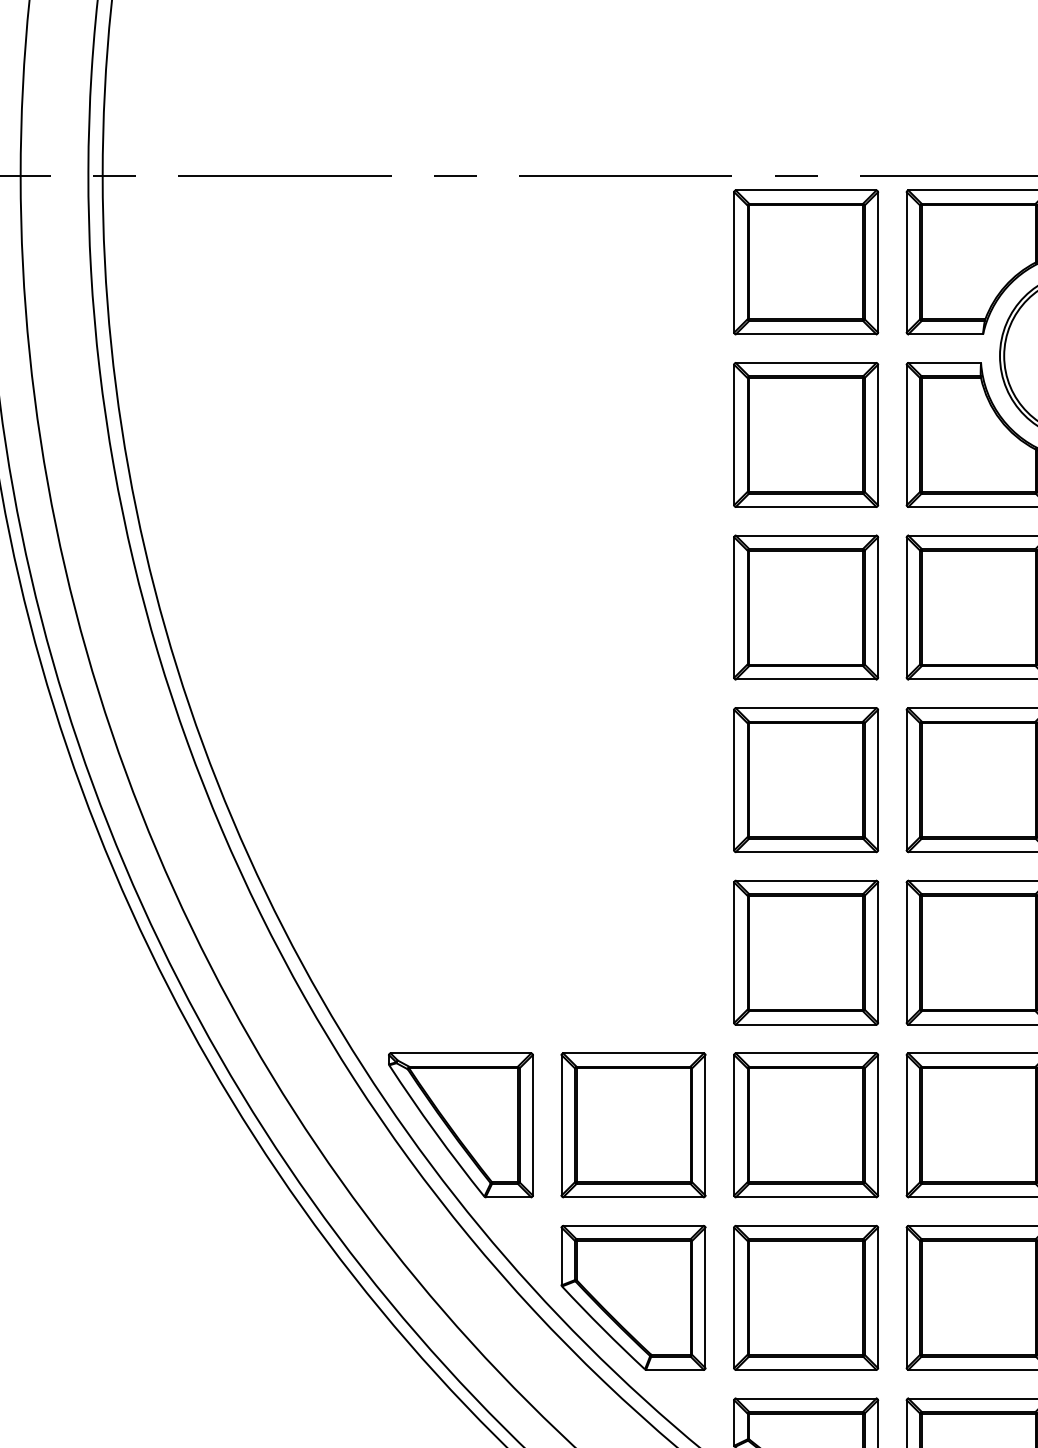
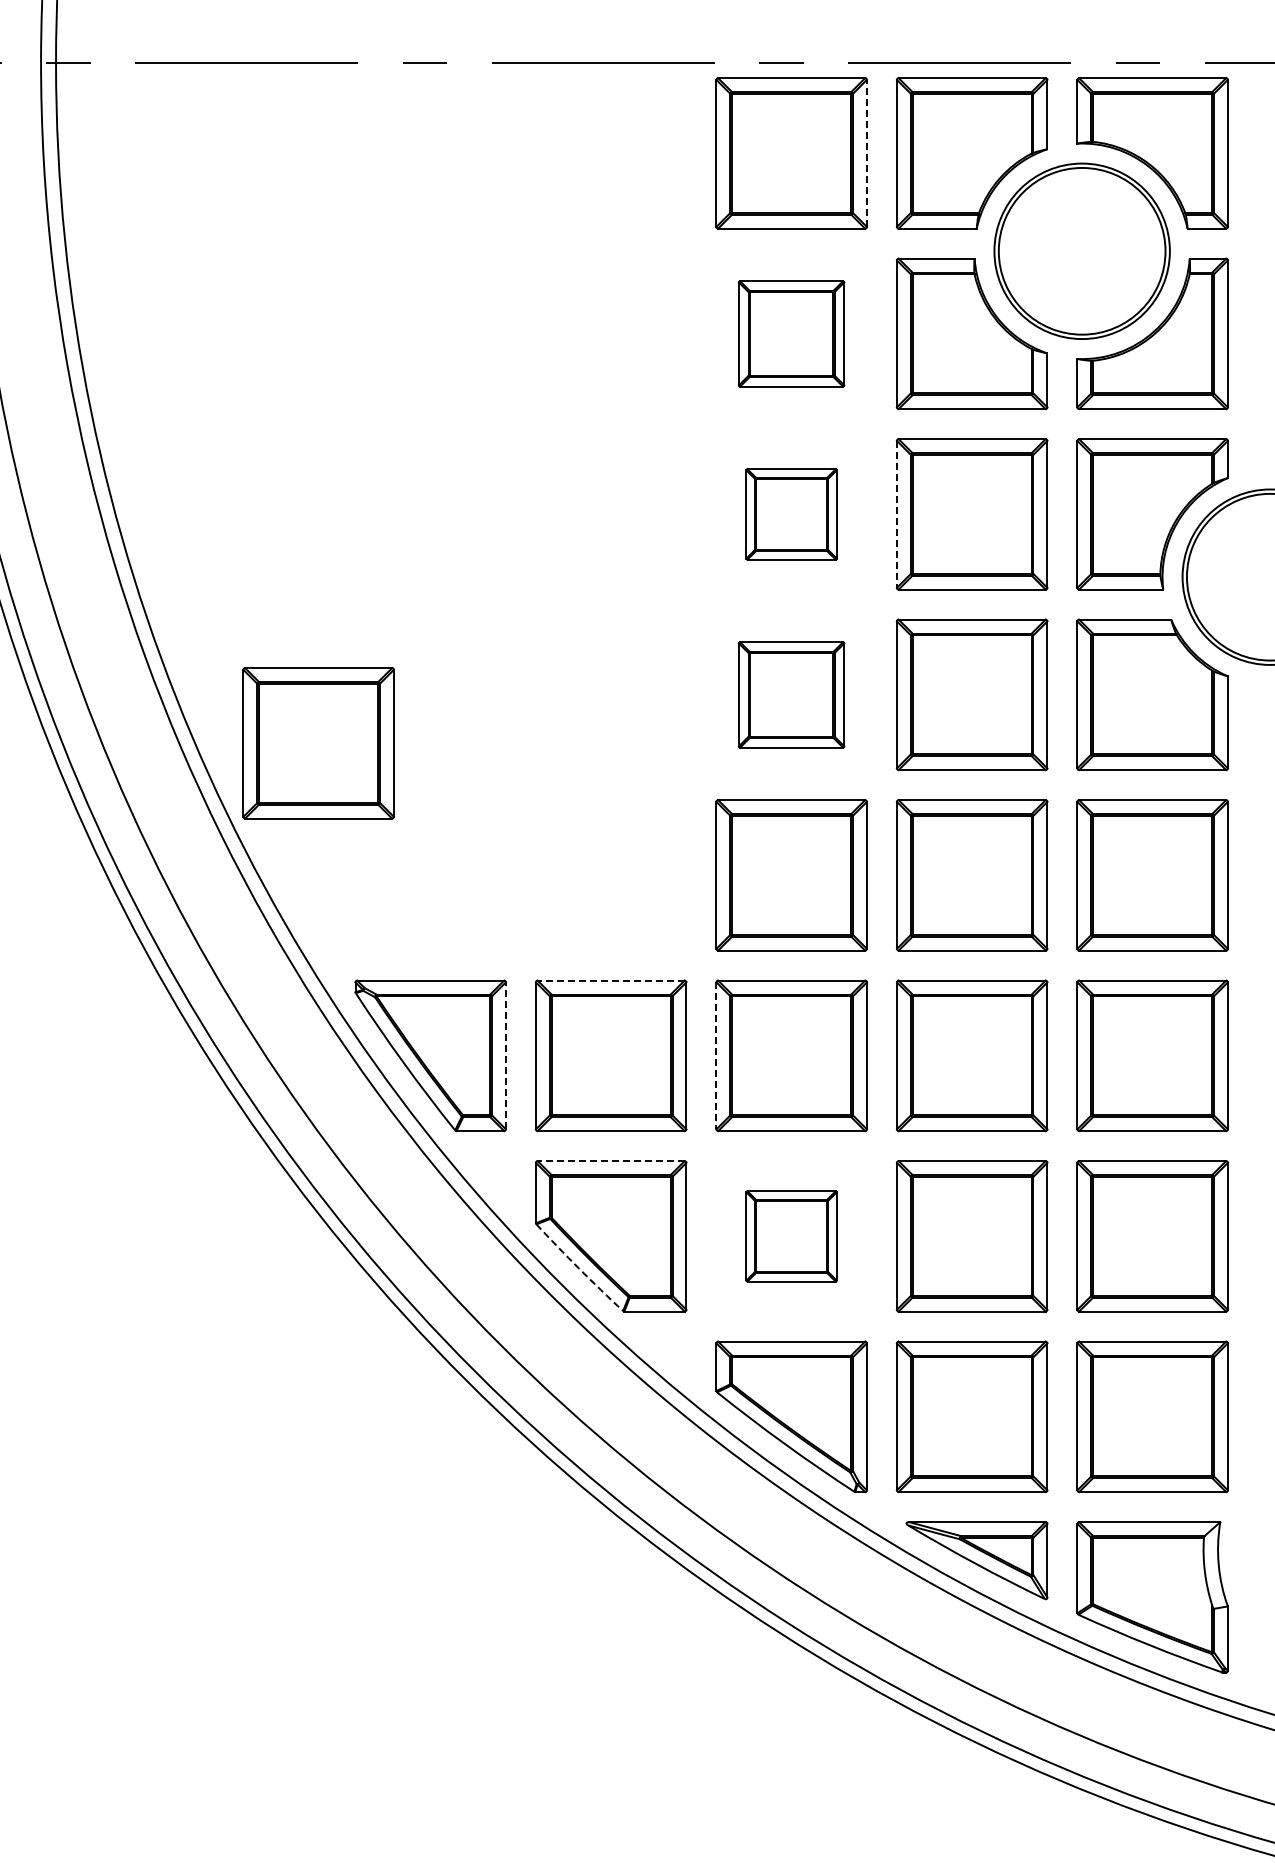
line: (877, 261) -> (866, 152), solid -> dashed
part: (805, 434) -> (791, 333), size x0.7
part: (805, 607) -> (791, 514), size x0.6
line: (906, 607) -> (896, 514), solid -> dashed
part: (805, 779) -> (791, 694), size x0.7
part: (353, 826) -> (318, 743), added
line: (632, 1053) -> (610, 980), solid -> dashed
line: (532, 1124) -> (505, 1055), solid -> dashed
line: (734, 1125) -> (716, 1056), solid -> dashed
line: (632, 1226) -> (610, 1161), solid -> dashed
part: (805, 1298) -> (791, 1236), size x0.6
arc: (603, 1328) -> (579, 1268), solid -> dashed

